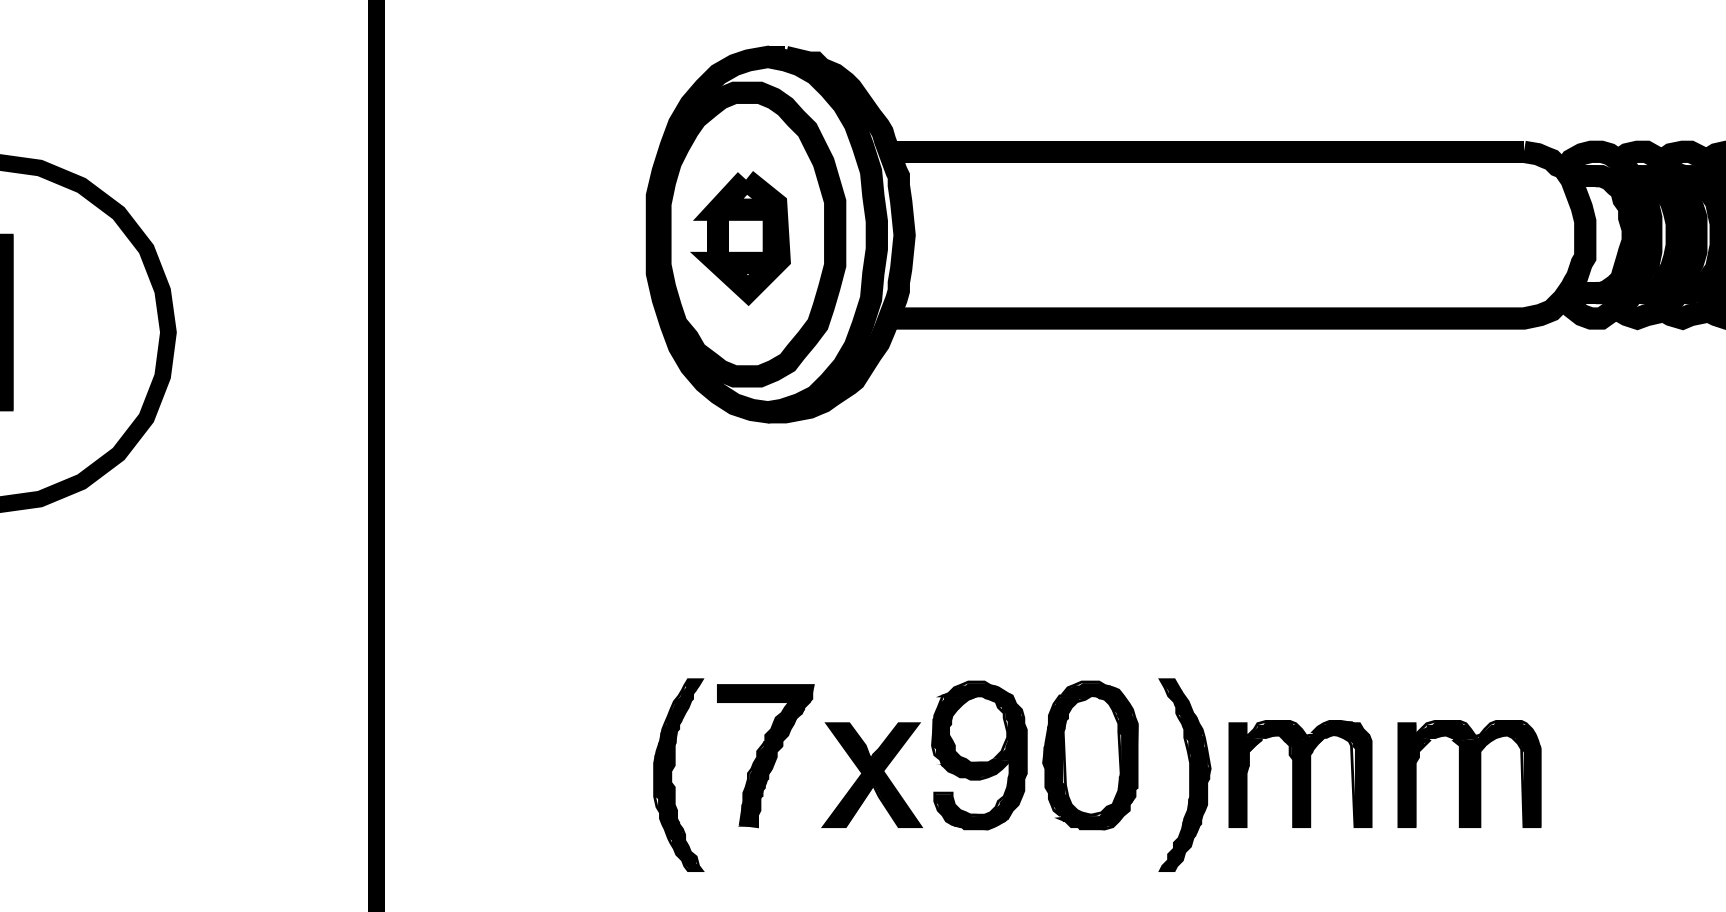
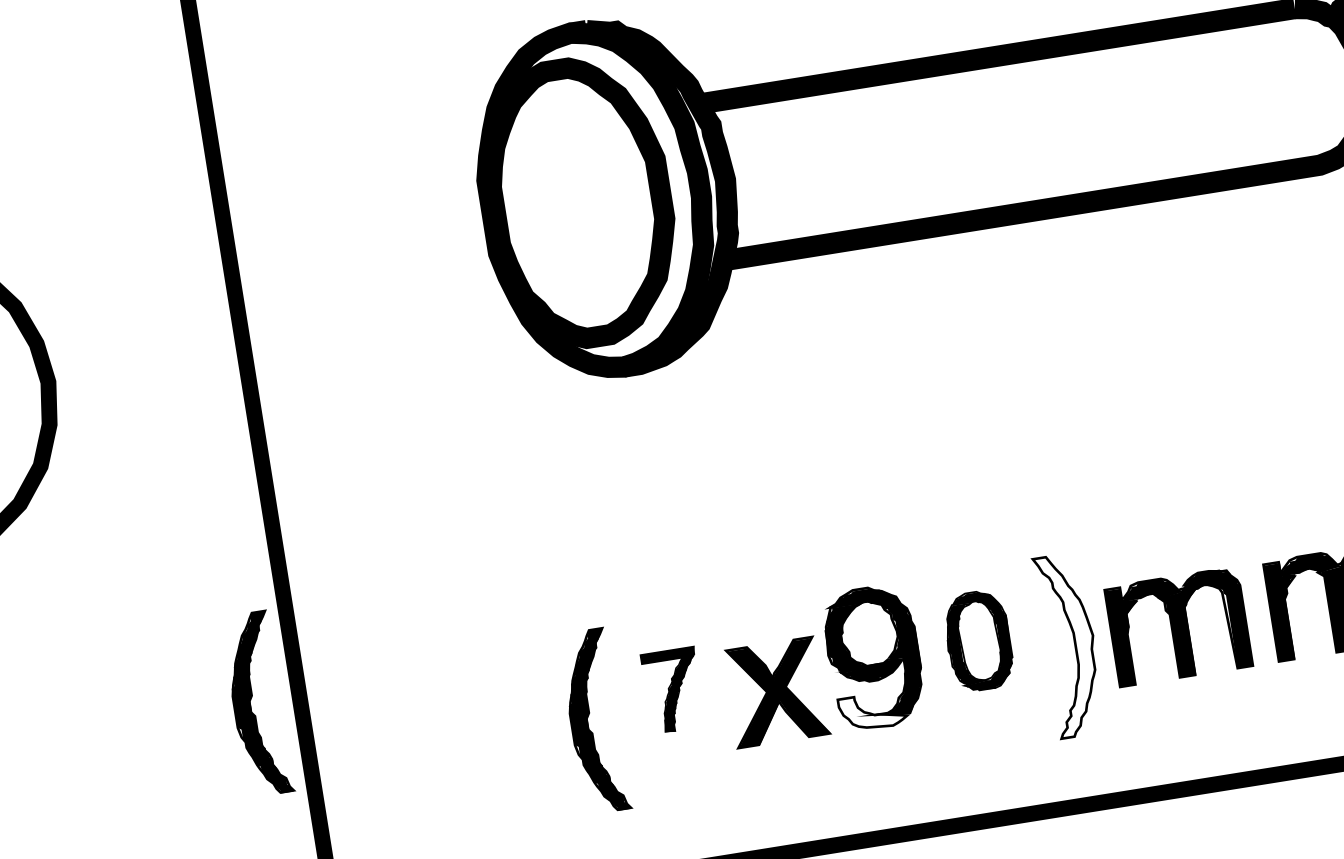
part: (740, 238) -> (571, 207), removed
part: (331, 700) -> (257, 703), added
part: (1090, 755) -> (978, 641), size x0.7
part: (765, 756) -> (673, 690), size x0.6
fill: (1185, 775) -> (1070, 645), removed
fill: (971, 812) -> (875, 712), removed

